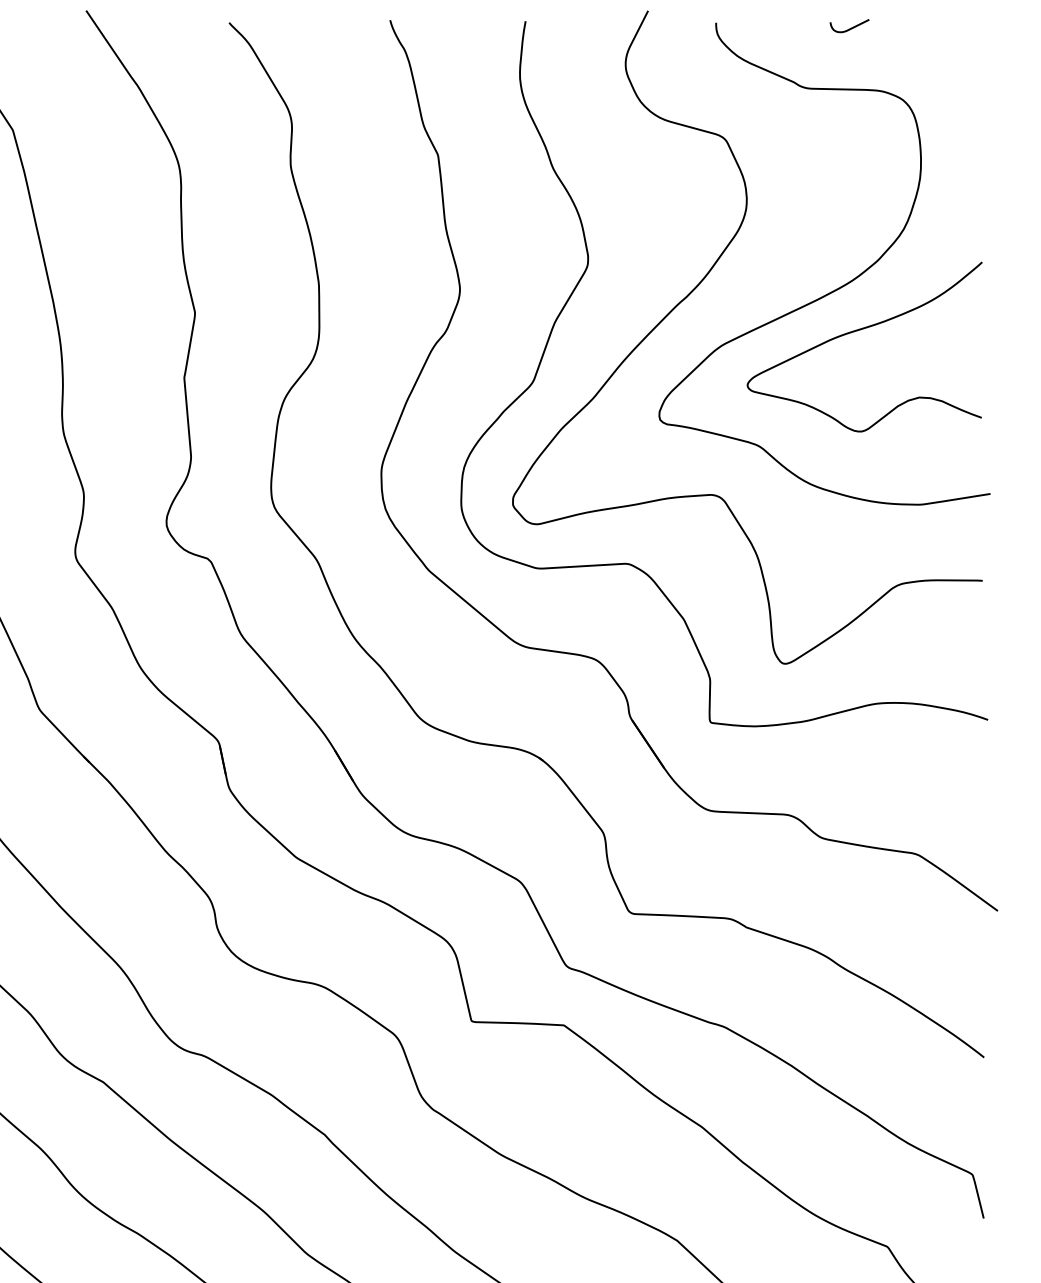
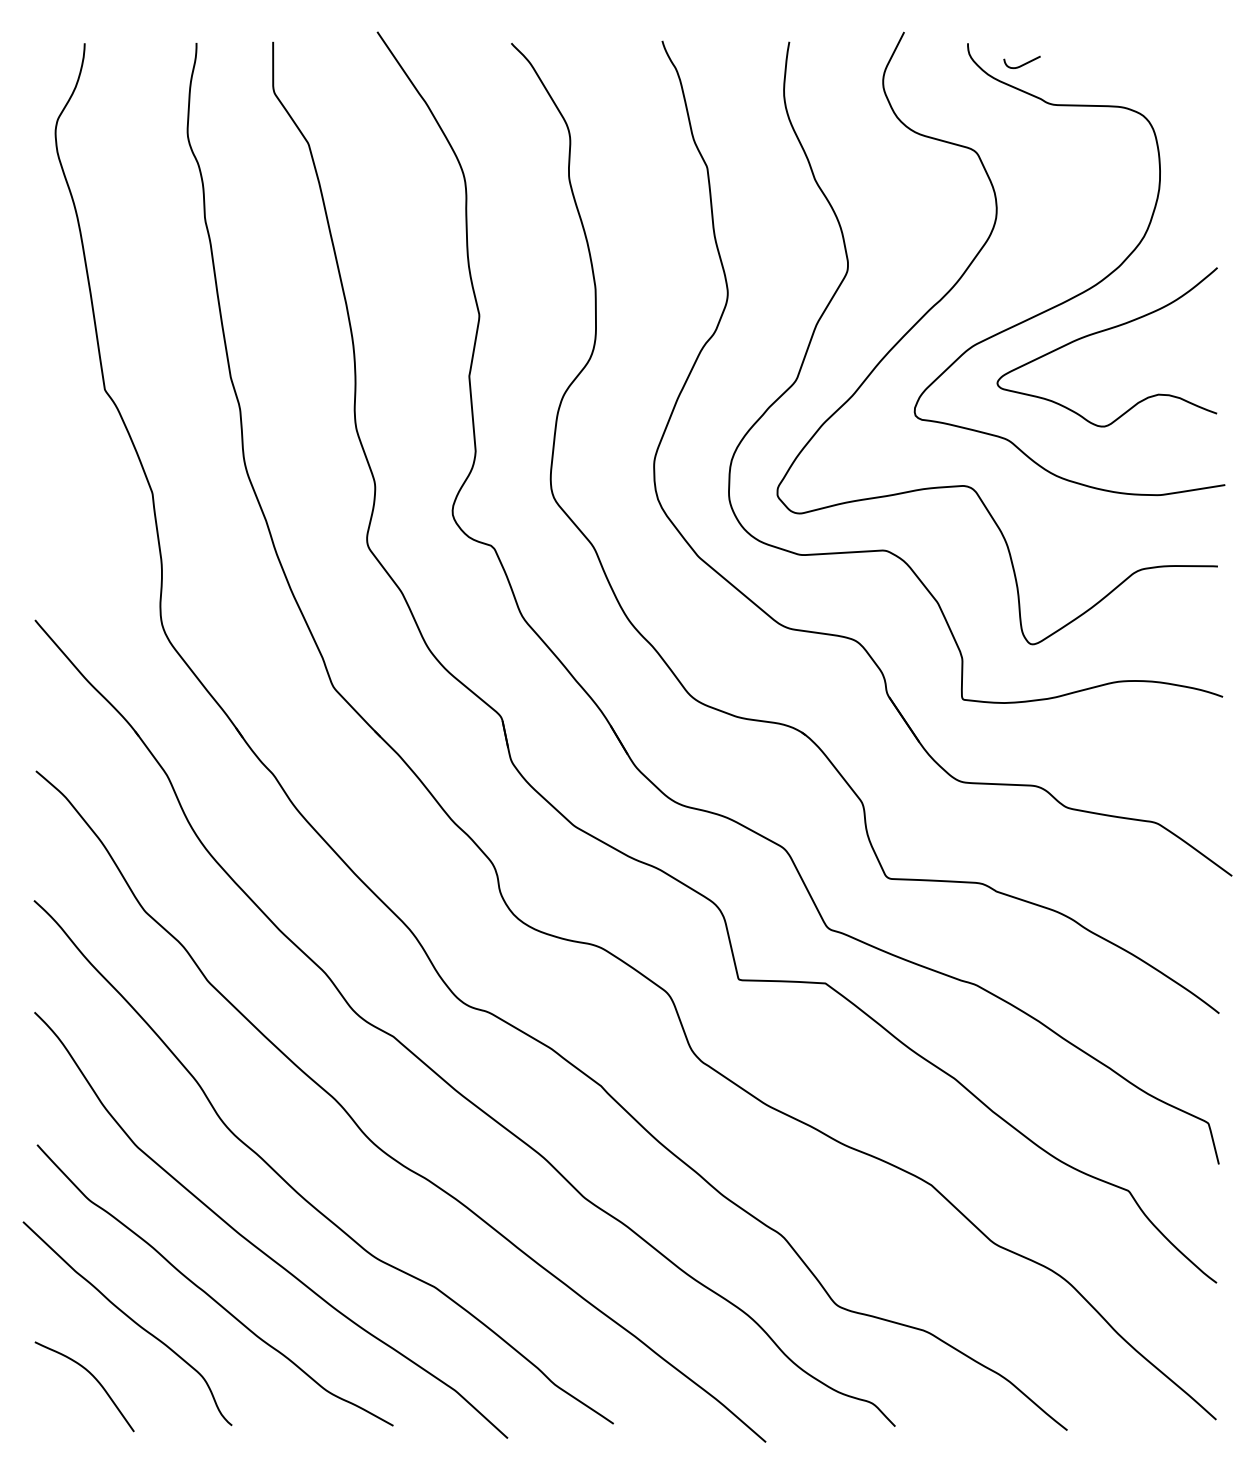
curve: (851, 27) -> (1023, 63), moved

